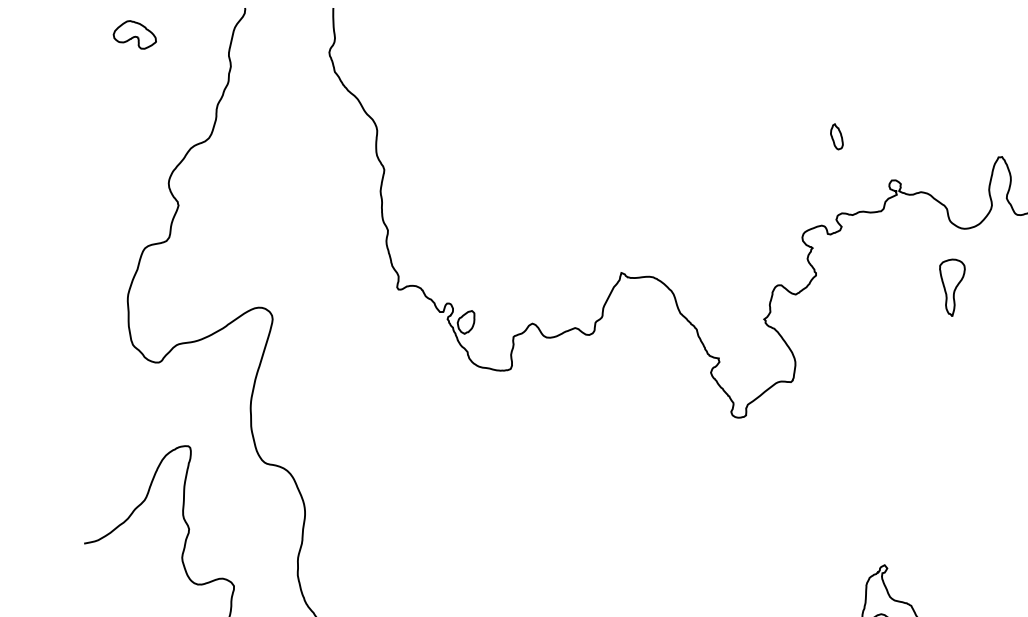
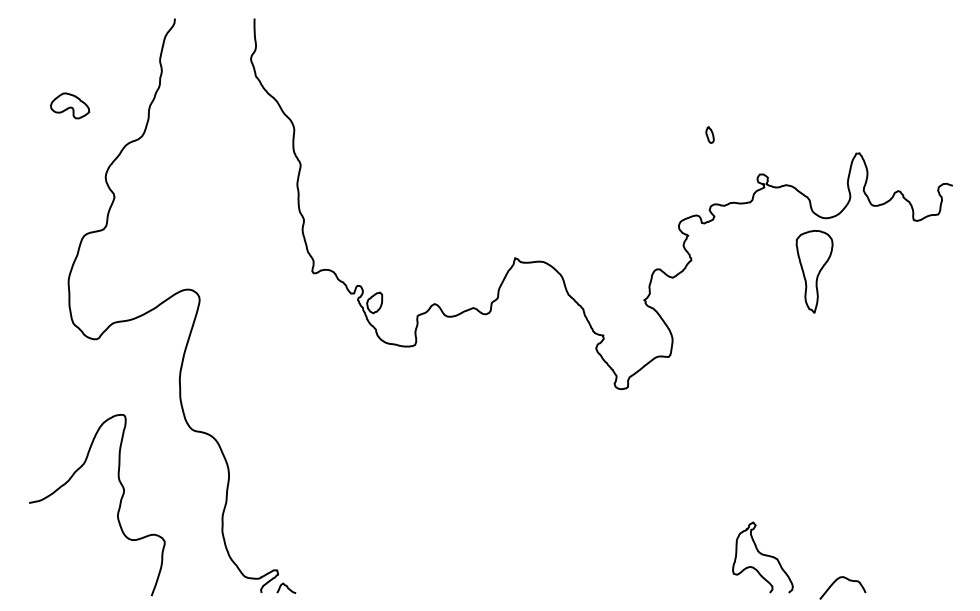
part: (135, 34) -> (70, 105), moved
part: (836, 136) -> (709, 134), size x0.7
part: (952, 287) -> (814, 271), size x1.6

